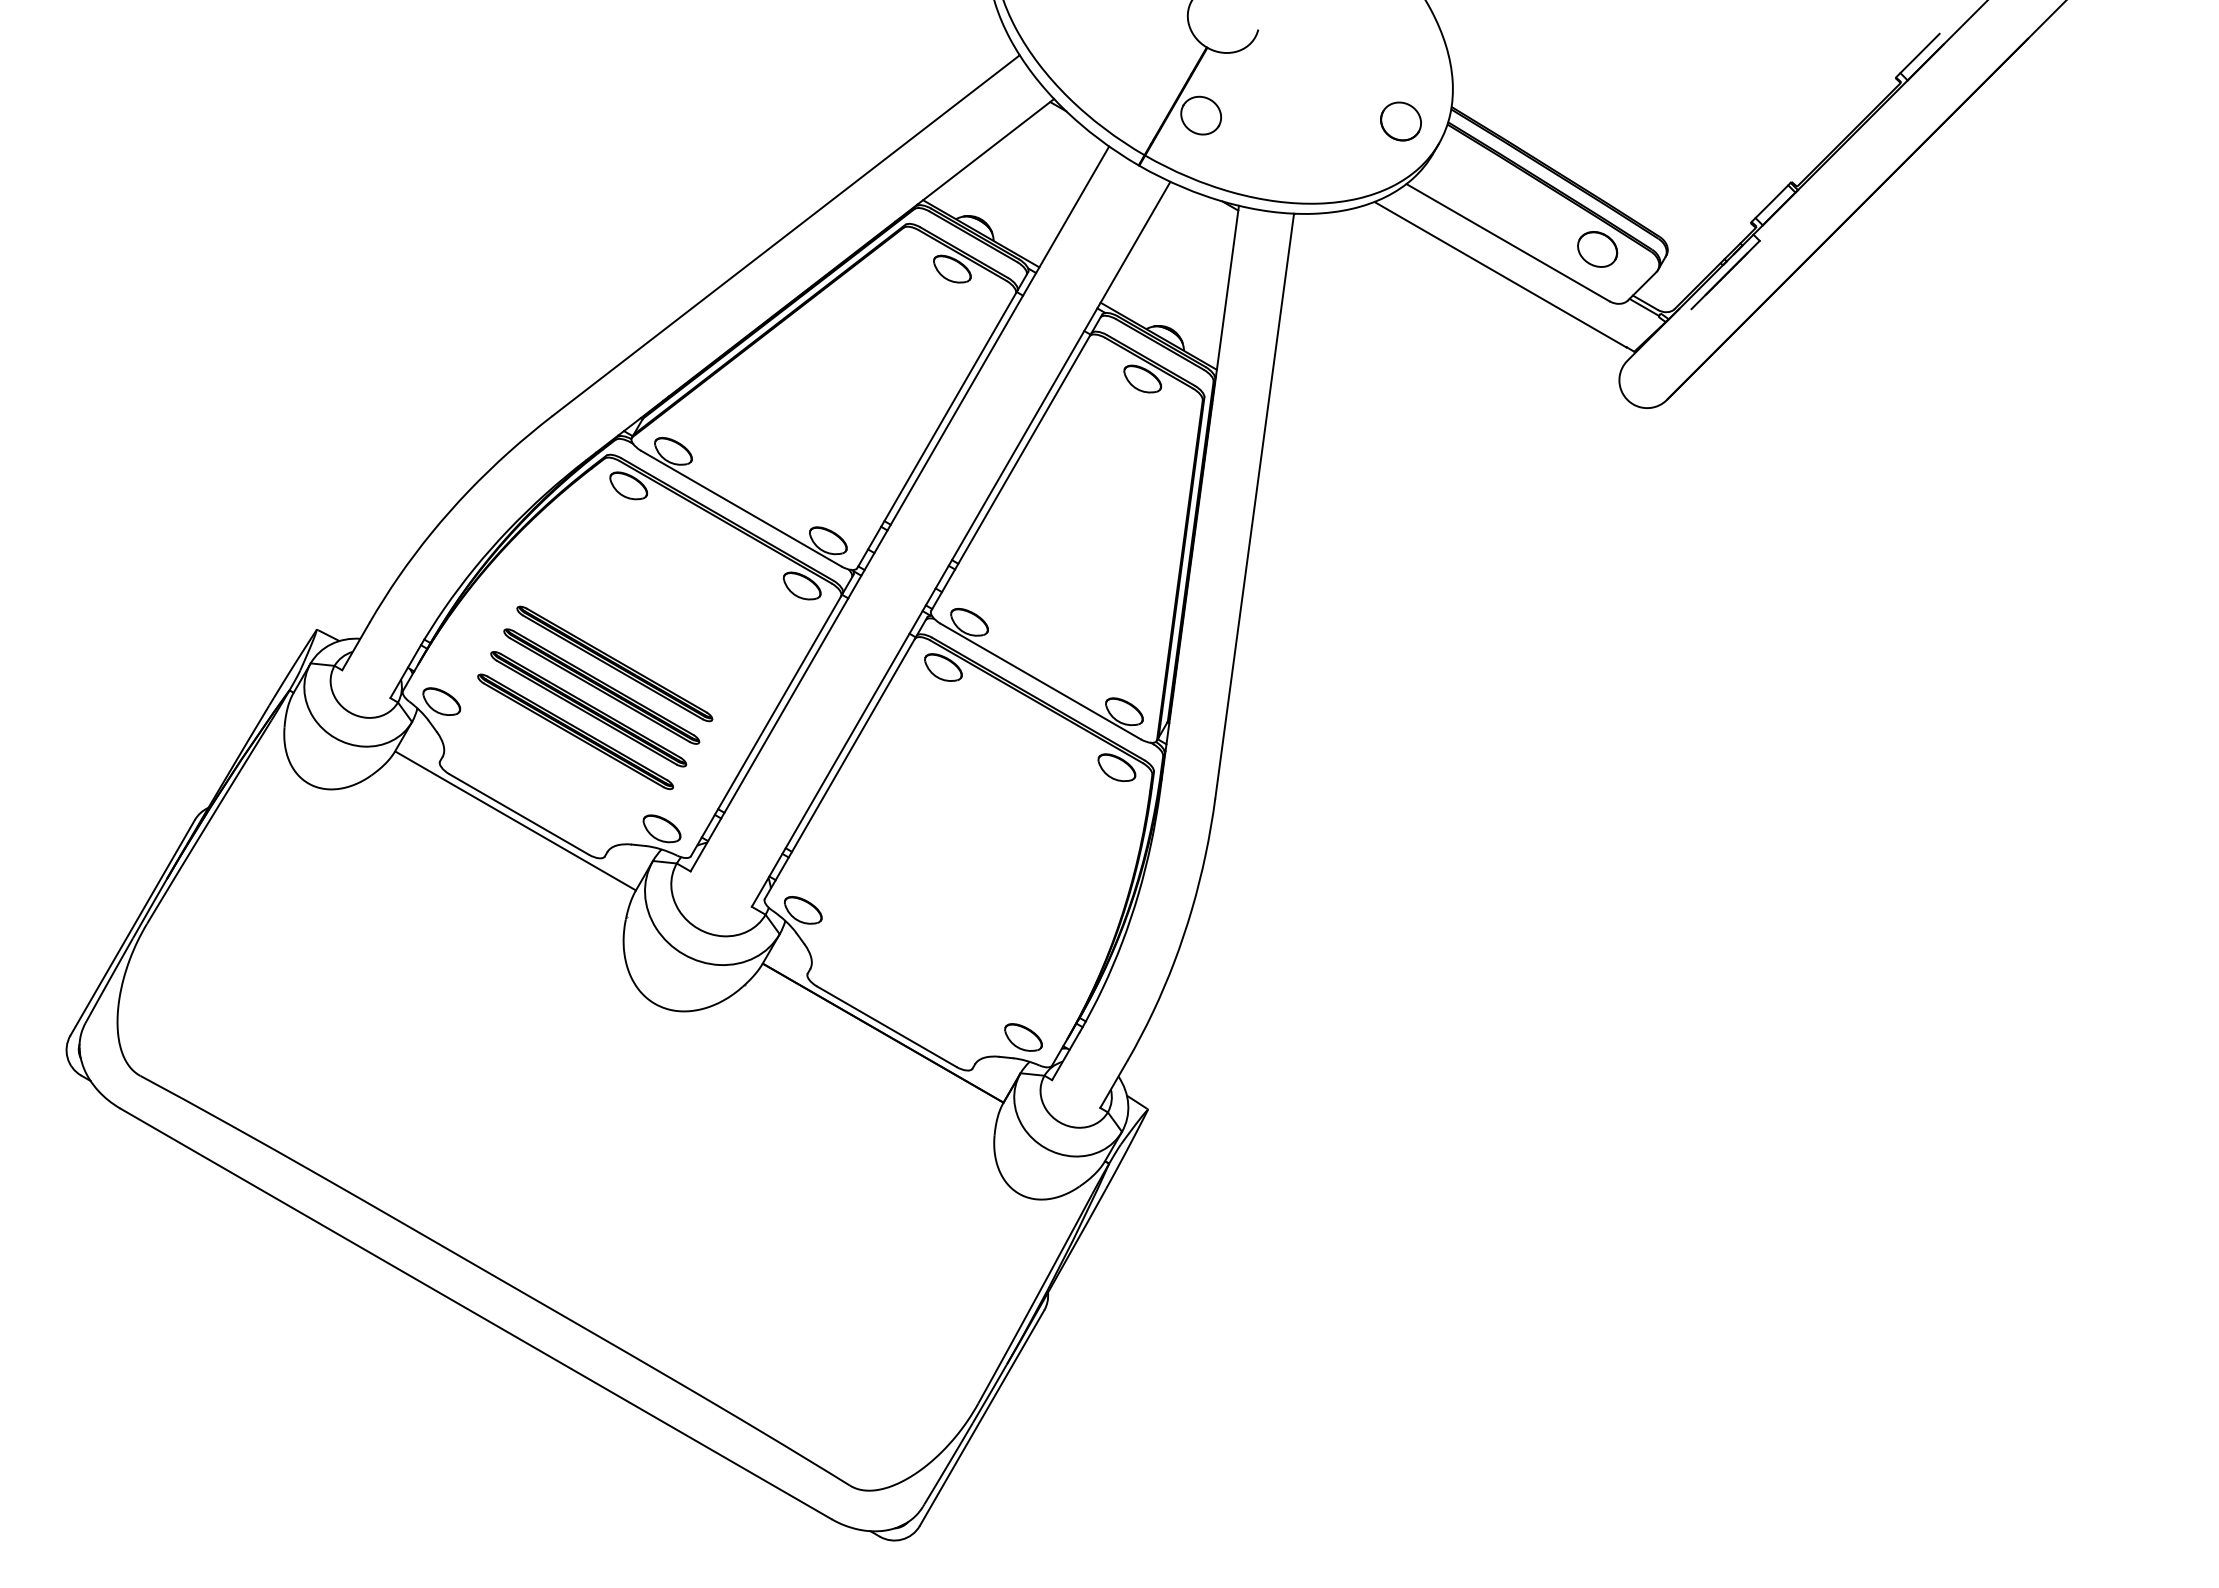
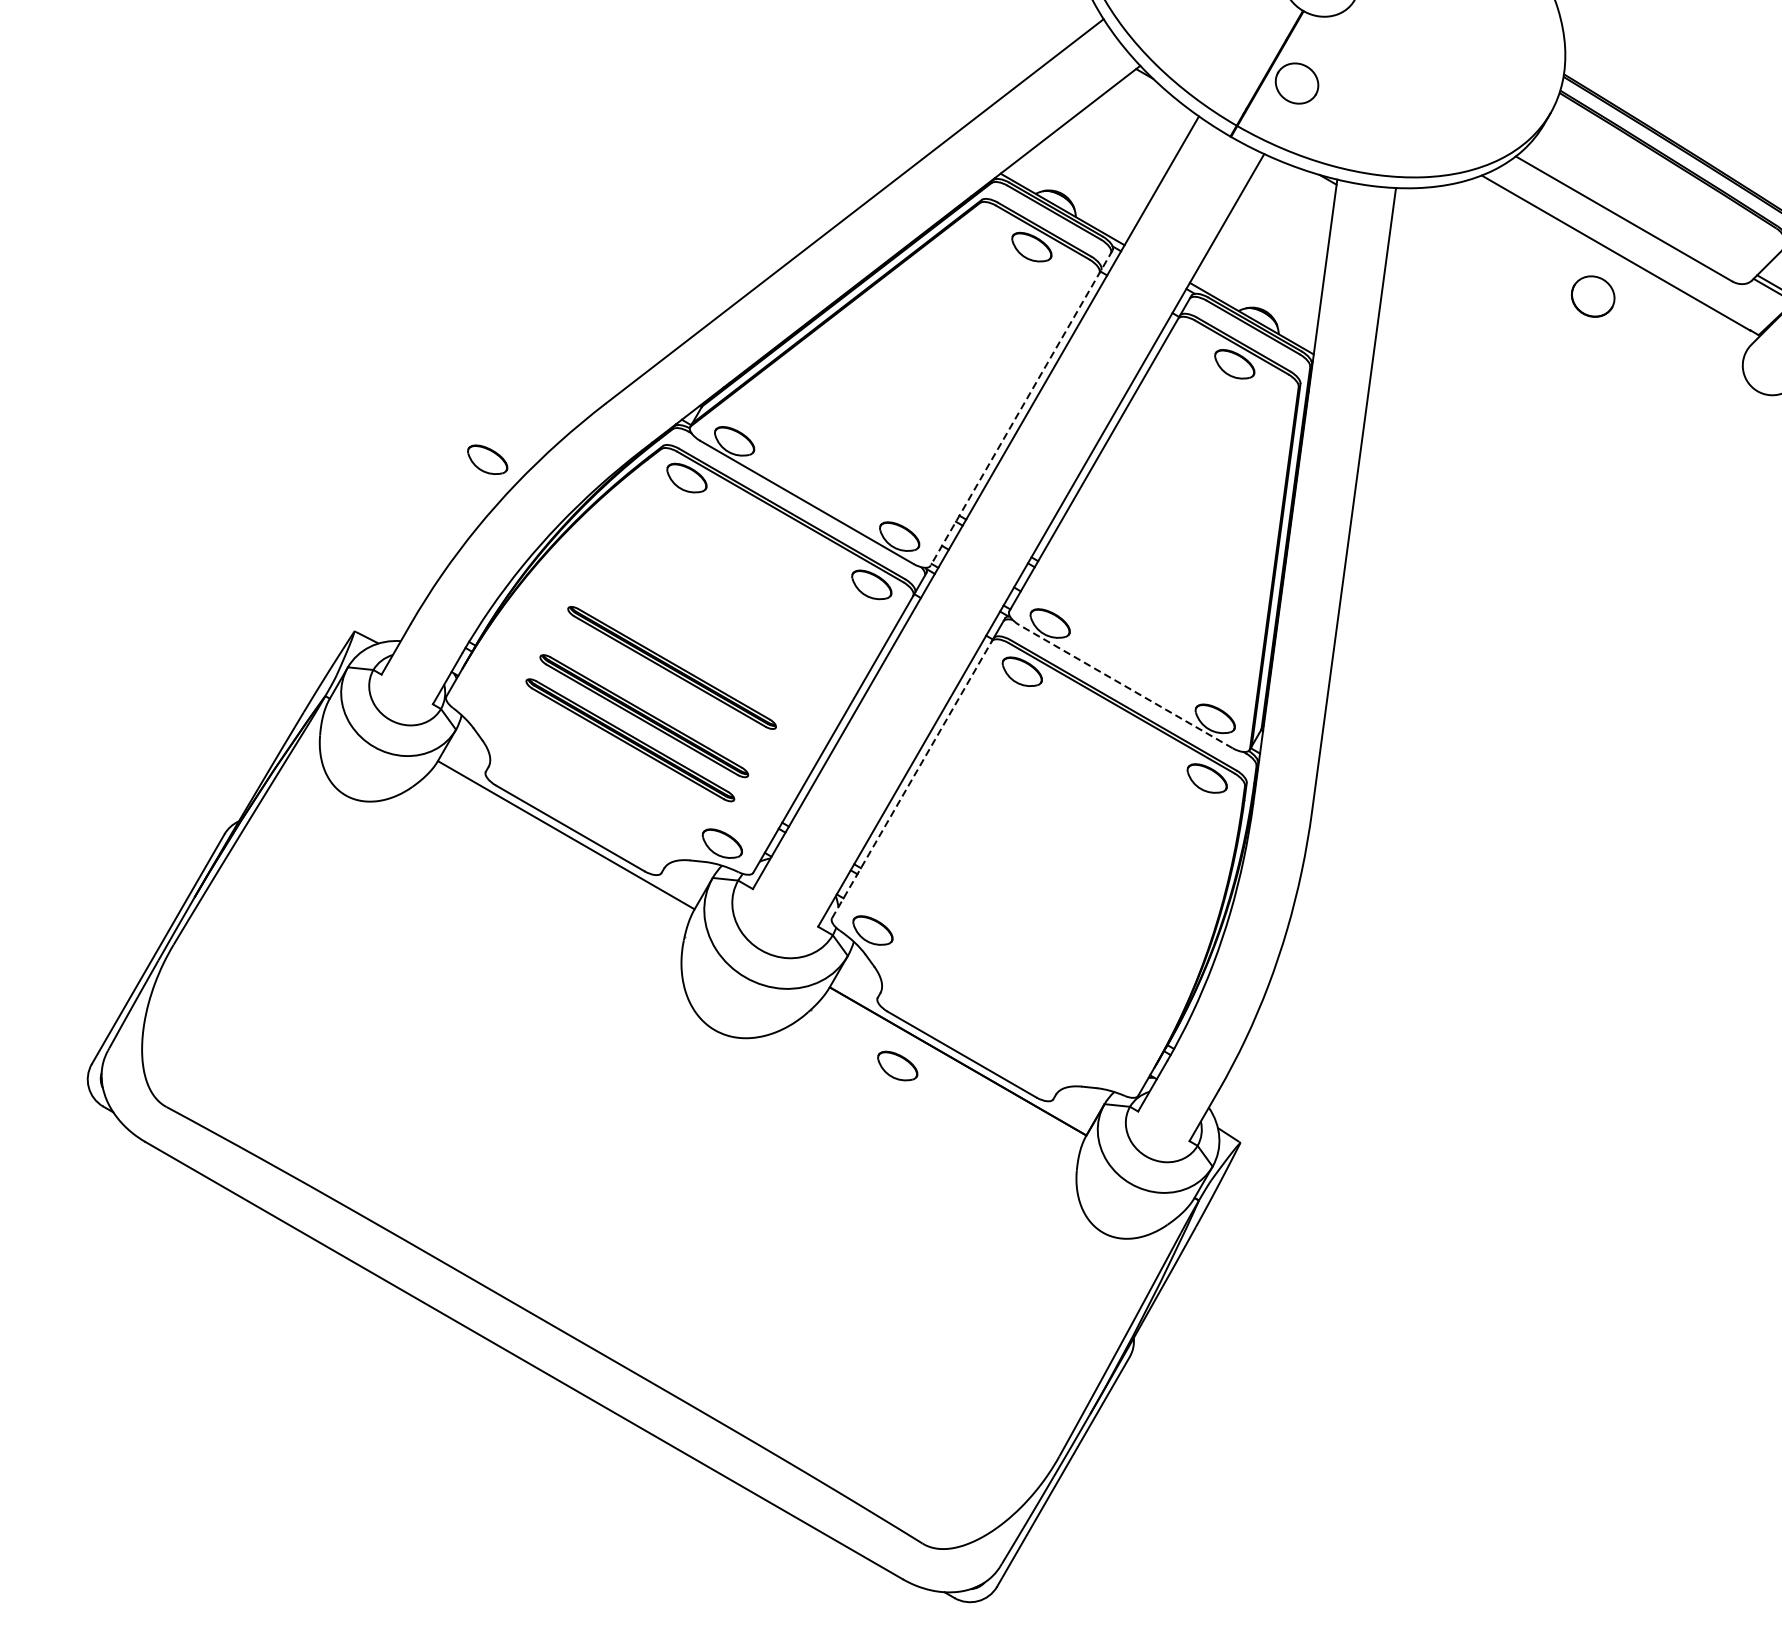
part: (1400, 121) -> (1592, 296), moved
part: (1597, 249) -> (1719, 226), removed
line: (942, 420) -> (1021, 408), solid -> dashed
line: (1040, 681) -> (1125, 686), solid -> dashed
part: (601, 686) -> (657, 691), removed
part: (441, 701) -> (487, 459), moved
line: (839, 768) -> (911, 779), solid -> dashed
part: (1023, 1037) -> (897, 1066), moved

